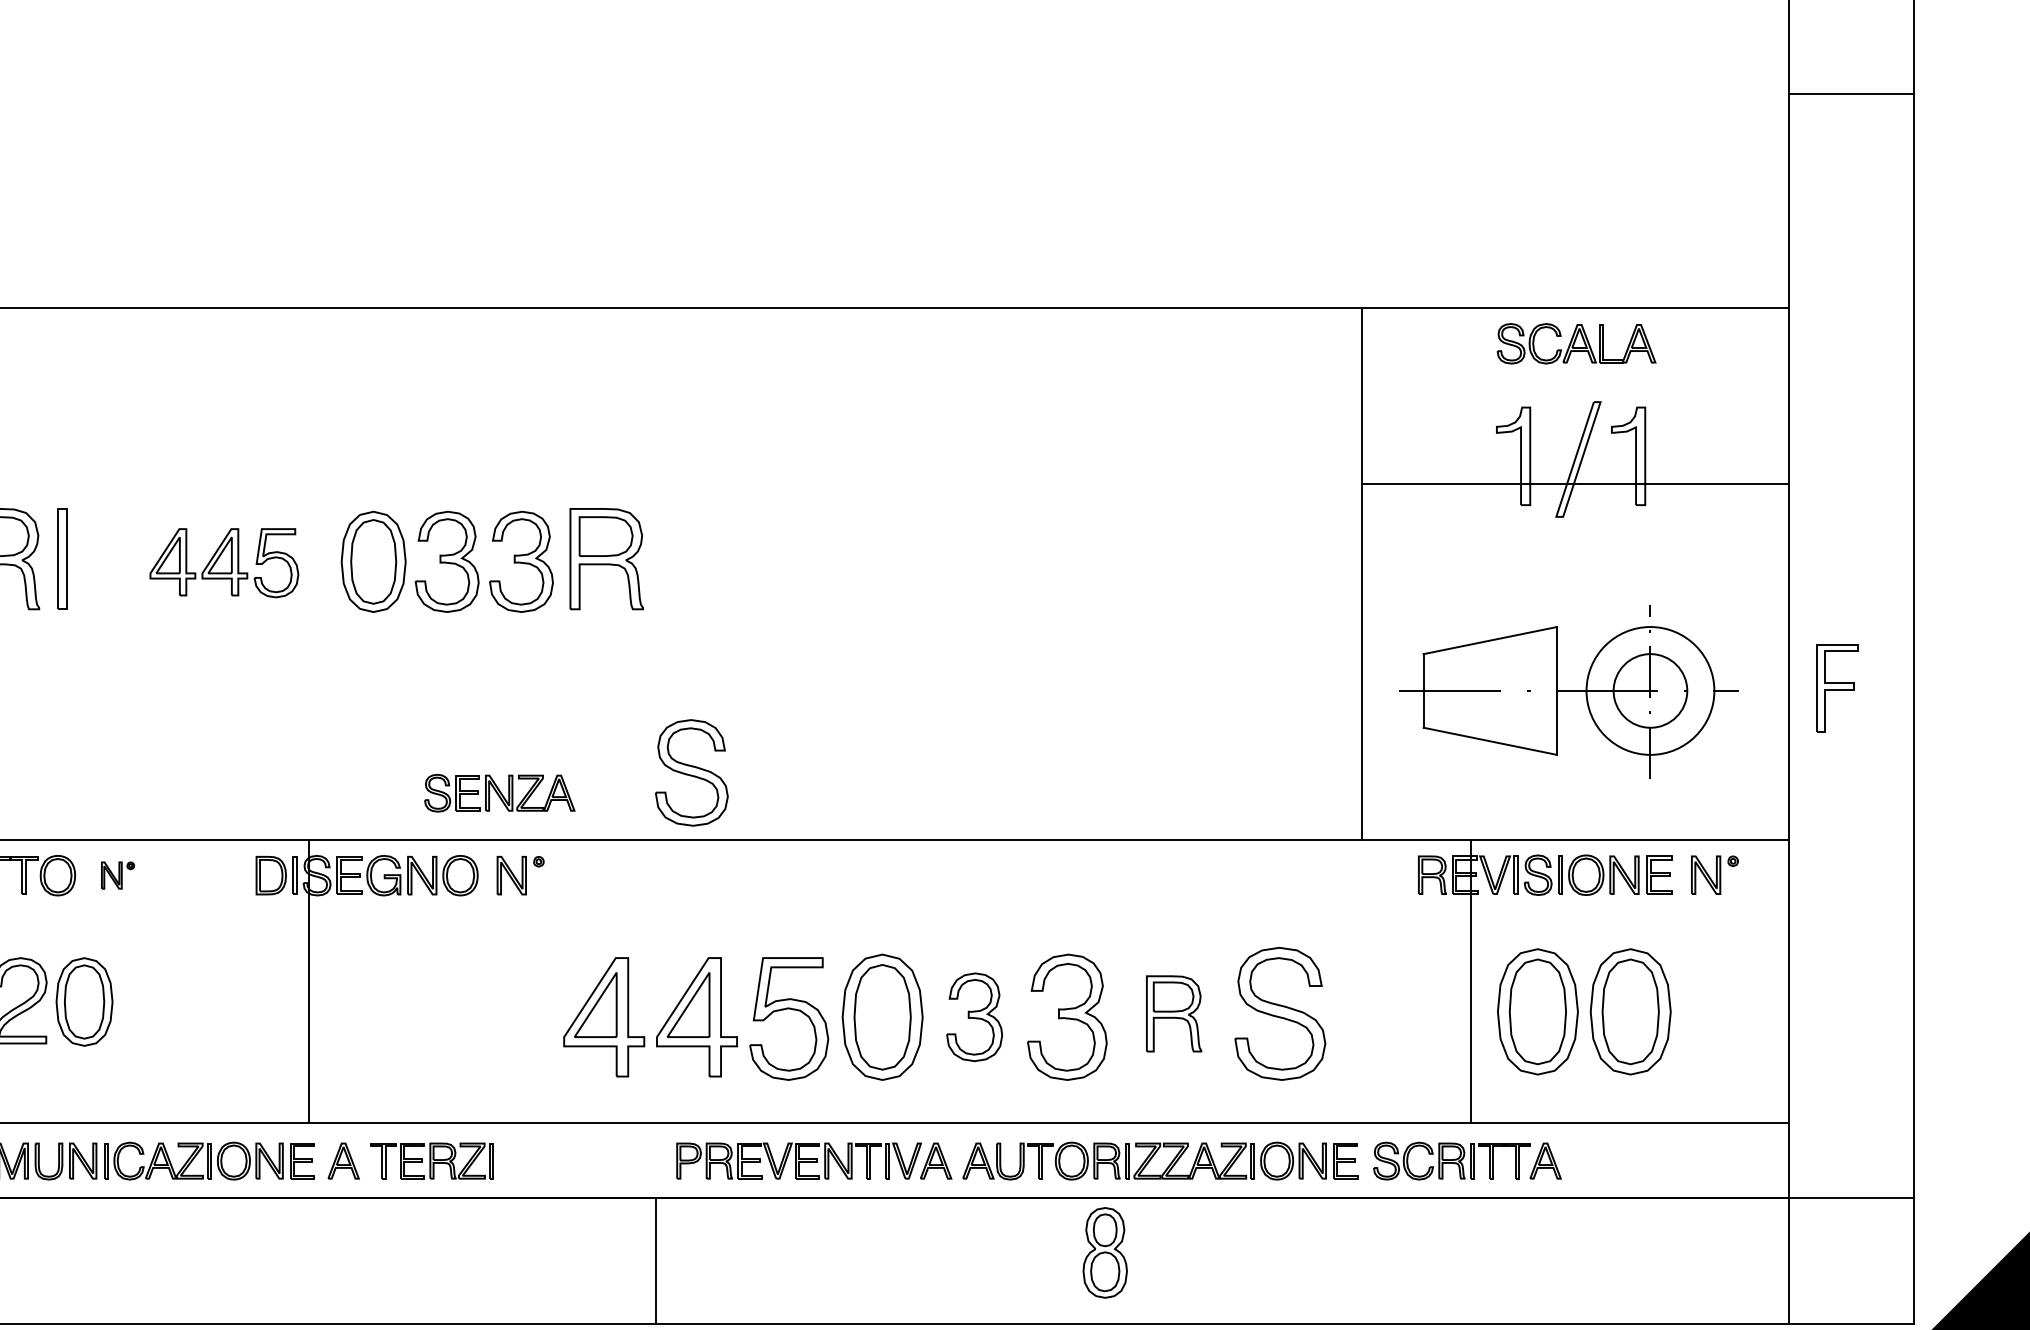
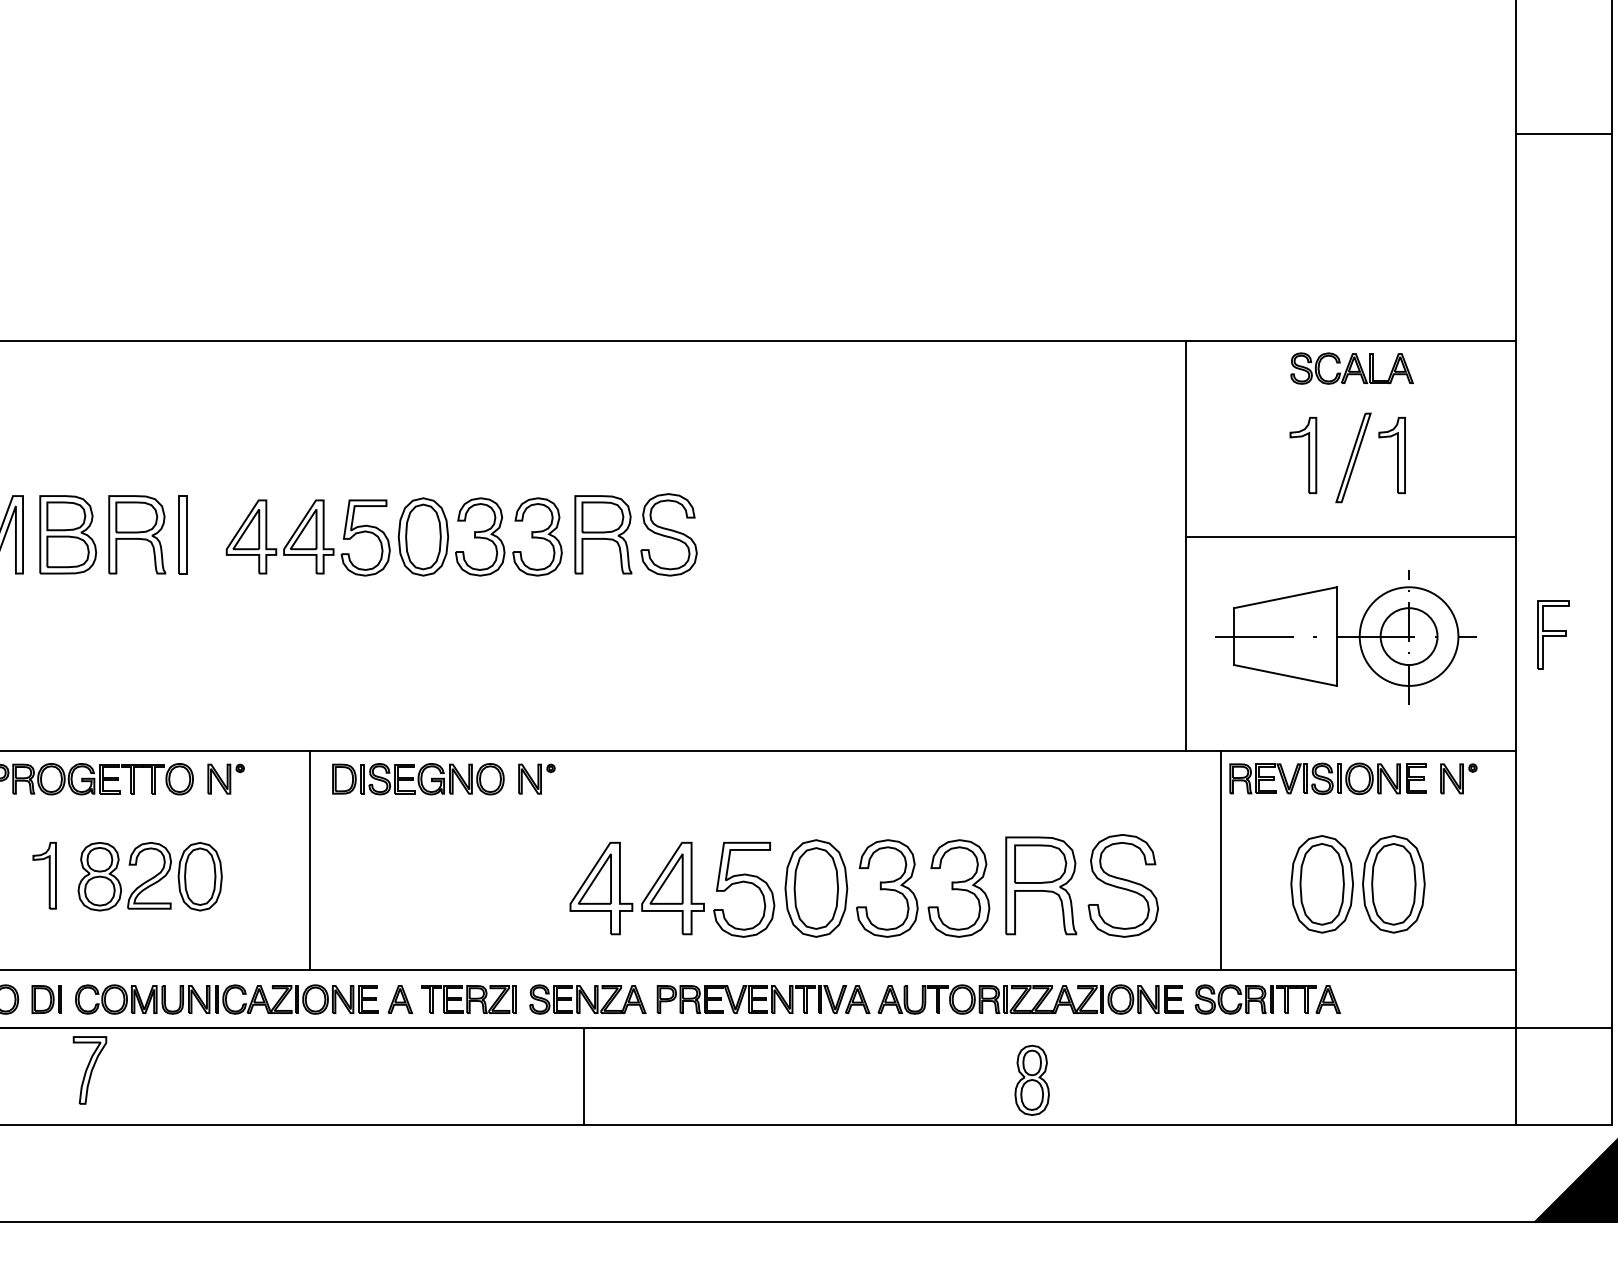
line: (1850, 94) -> (1563, 134), moved
line: (1574, 483) -> (1350, 536), moved
part: (223, 562) -> (307, 537), size x1.43
part: (691, 772) -> (668, 534), moved
part: (499, 793) -> (587, 999), moved
part: (117, 874) -> (225, 778), size x1.43
line: (308, 980) -> (310, 860), moved
line: (1470, 980) -> (1221, 860), moved
part: (1174, 1013) -> (1041, 885), size x1.67
part: (974, 1017) -> (887, 888), size x1.43
part: (1104, 1251) -> (1031, 1079), moved
line: (656, 1260) -> (583, 1076), moved

